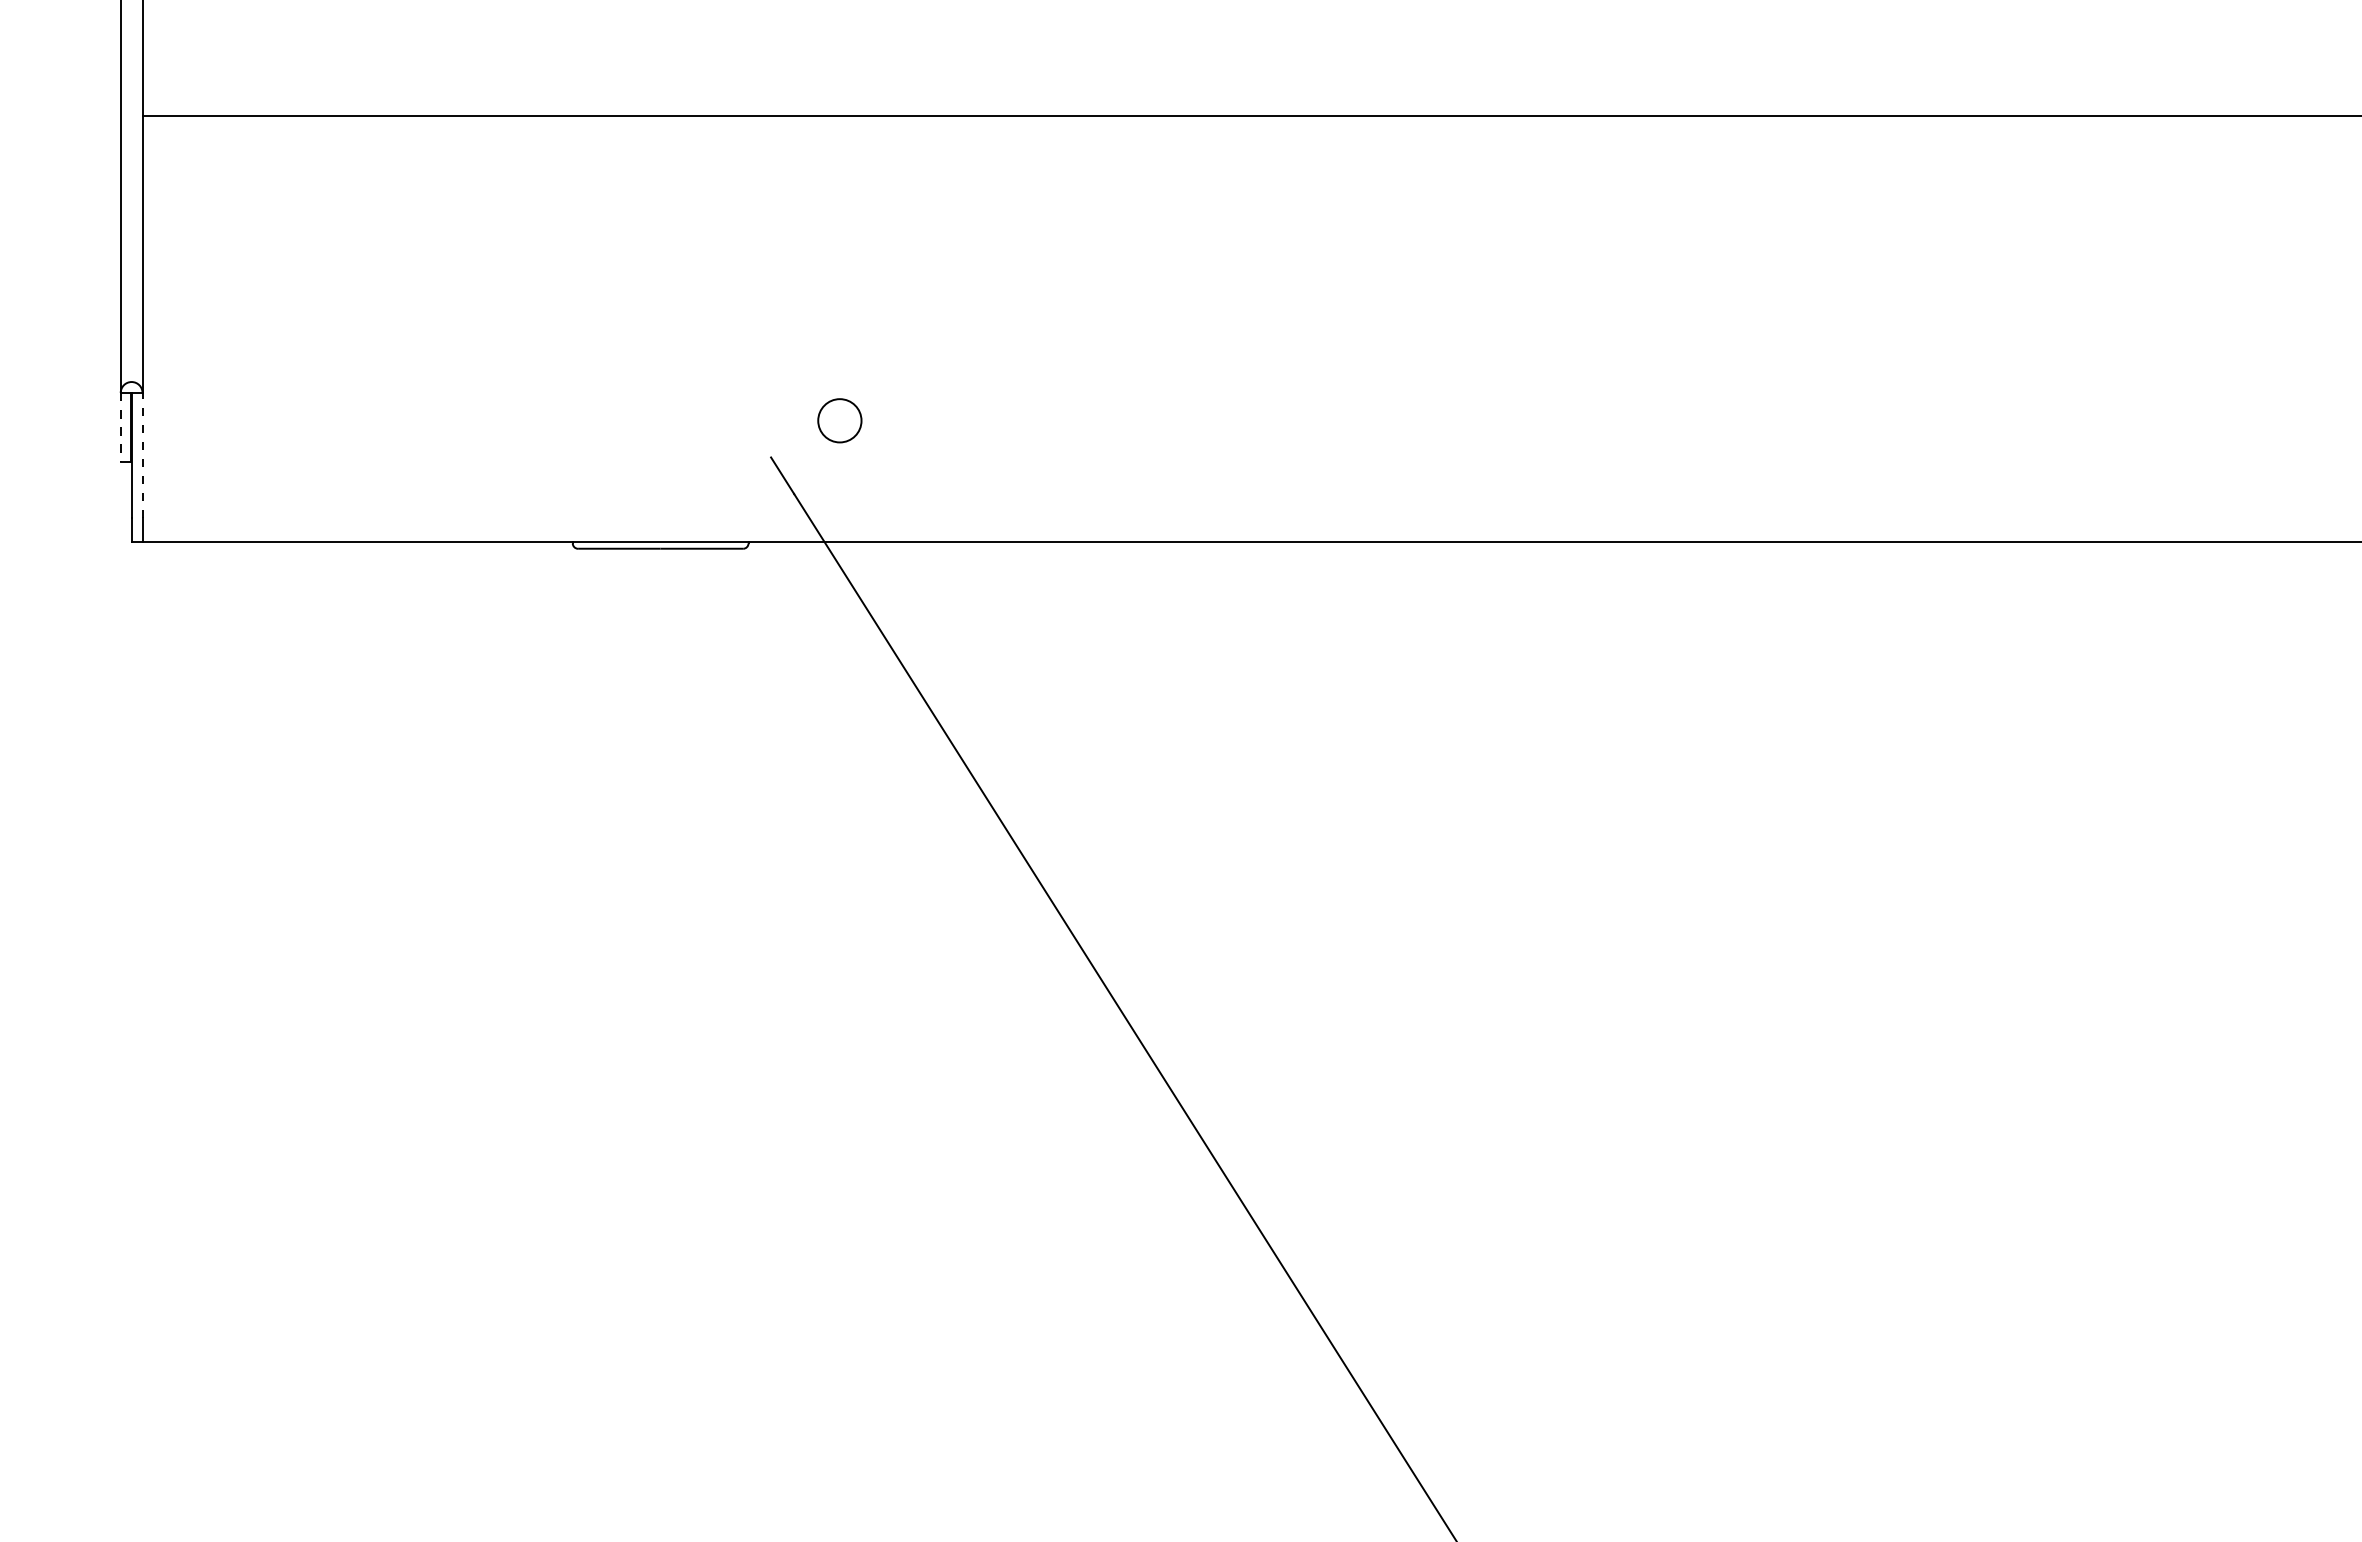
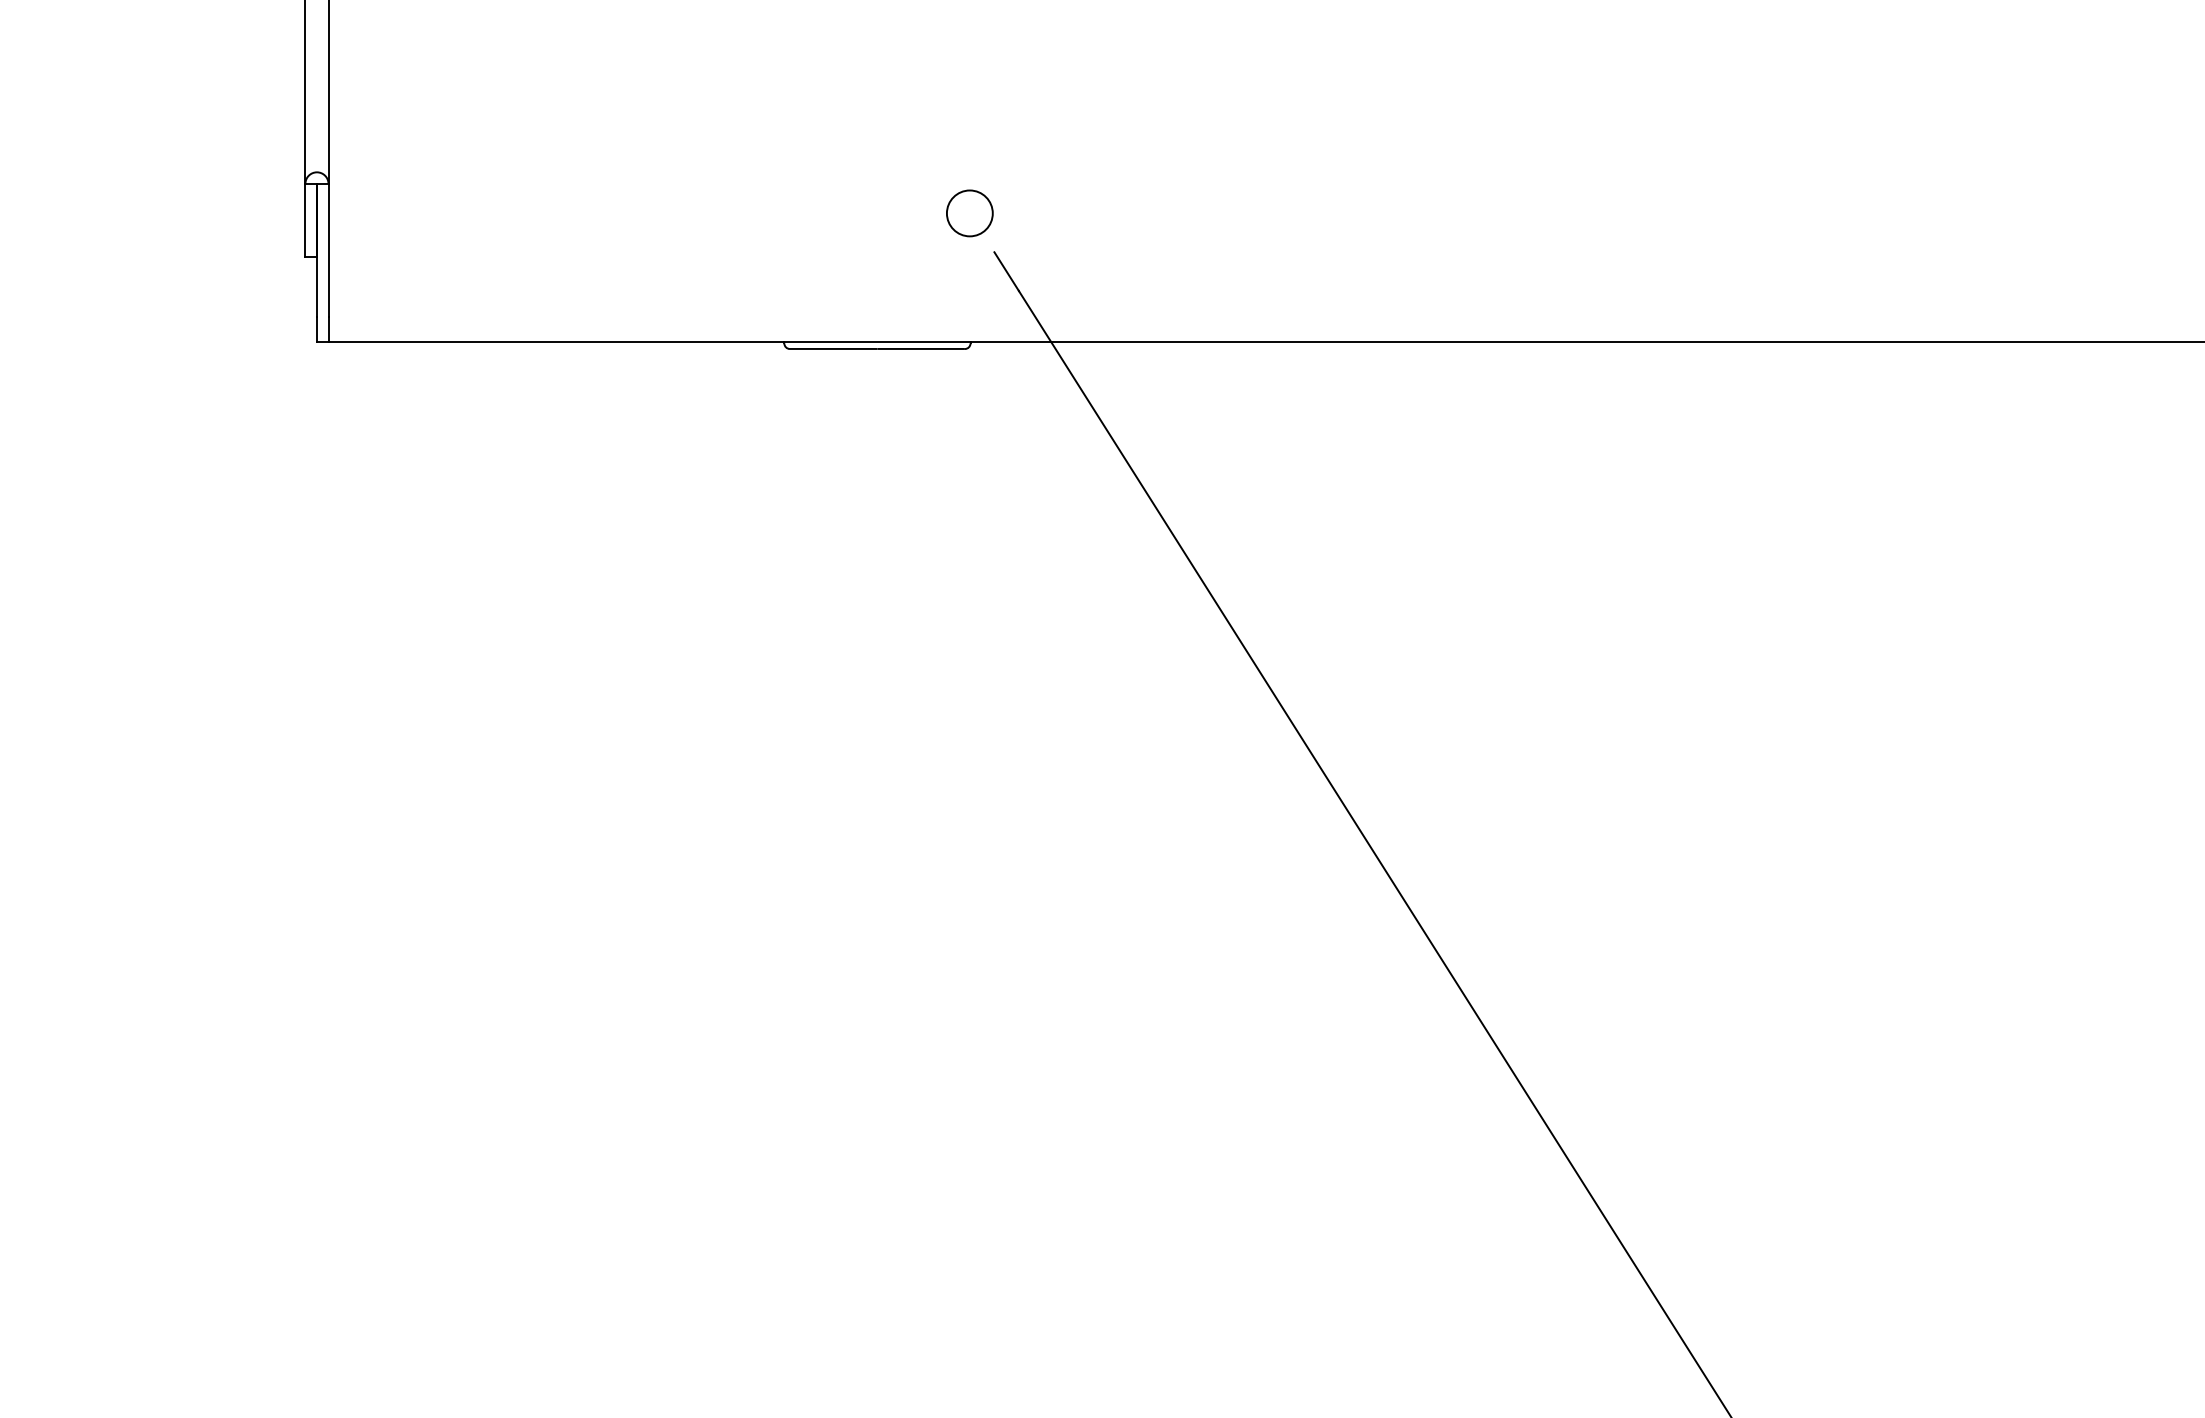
circle: (839, 420) -> (969, 213), moved
line: (120, 427) -> (305, 220), dashed -> solid
line: (142, 455) -> (328, 250), dashed -> solid

